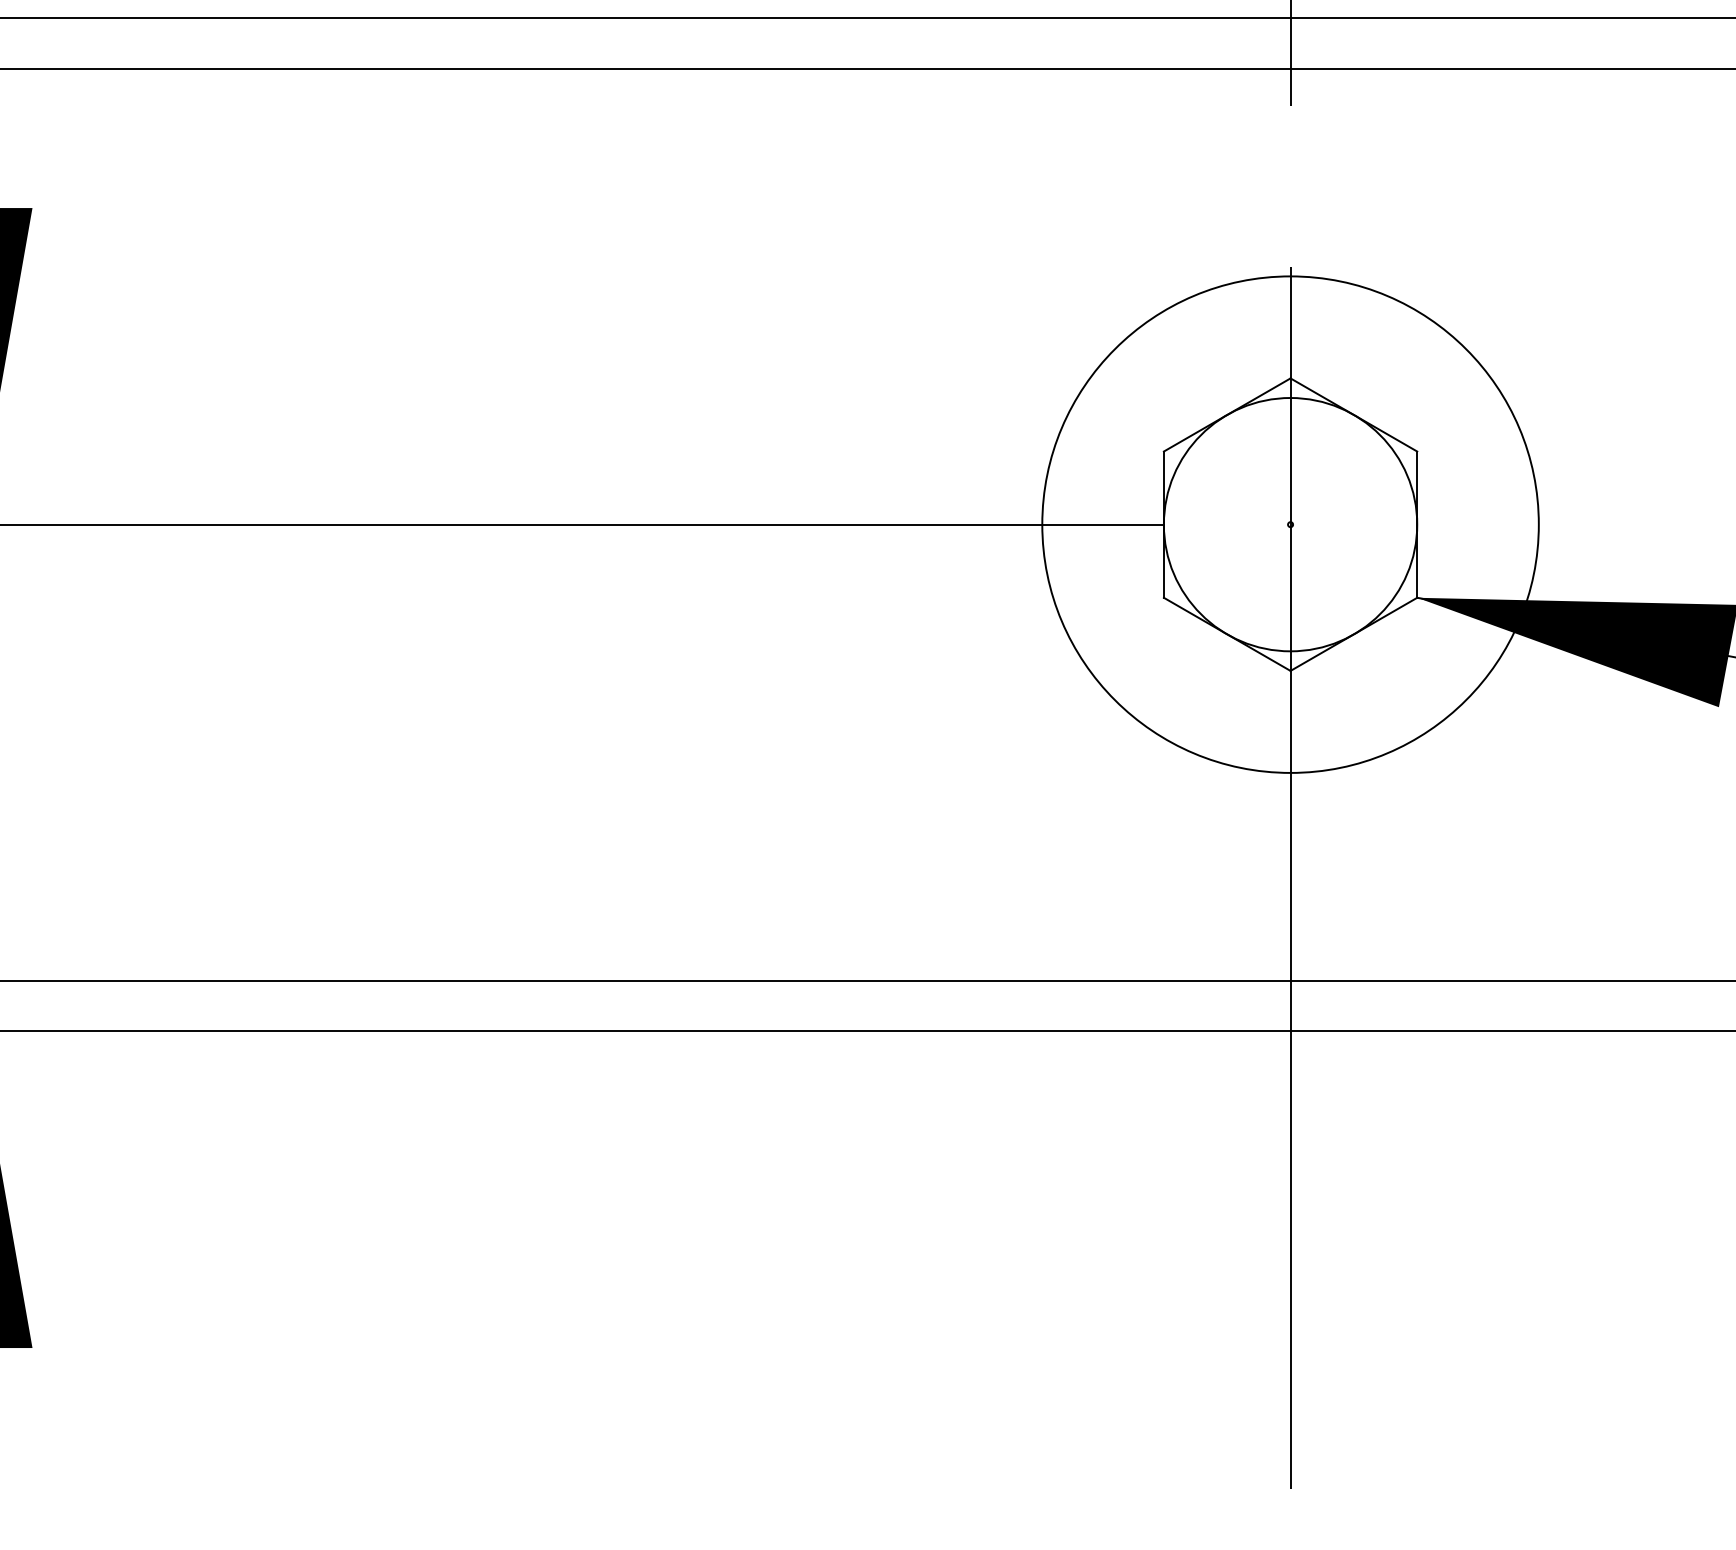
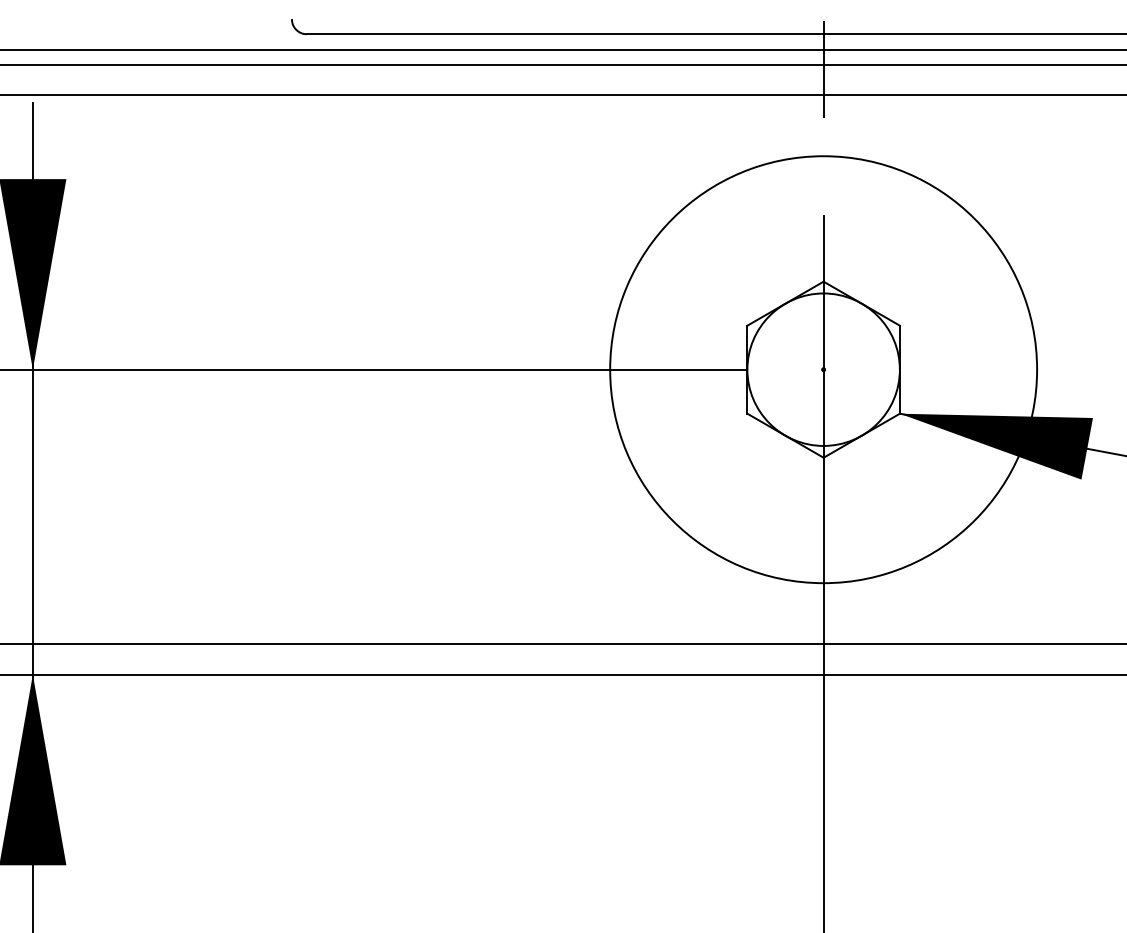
circle: (1290, 524) -> (823, 369), size x1.43

